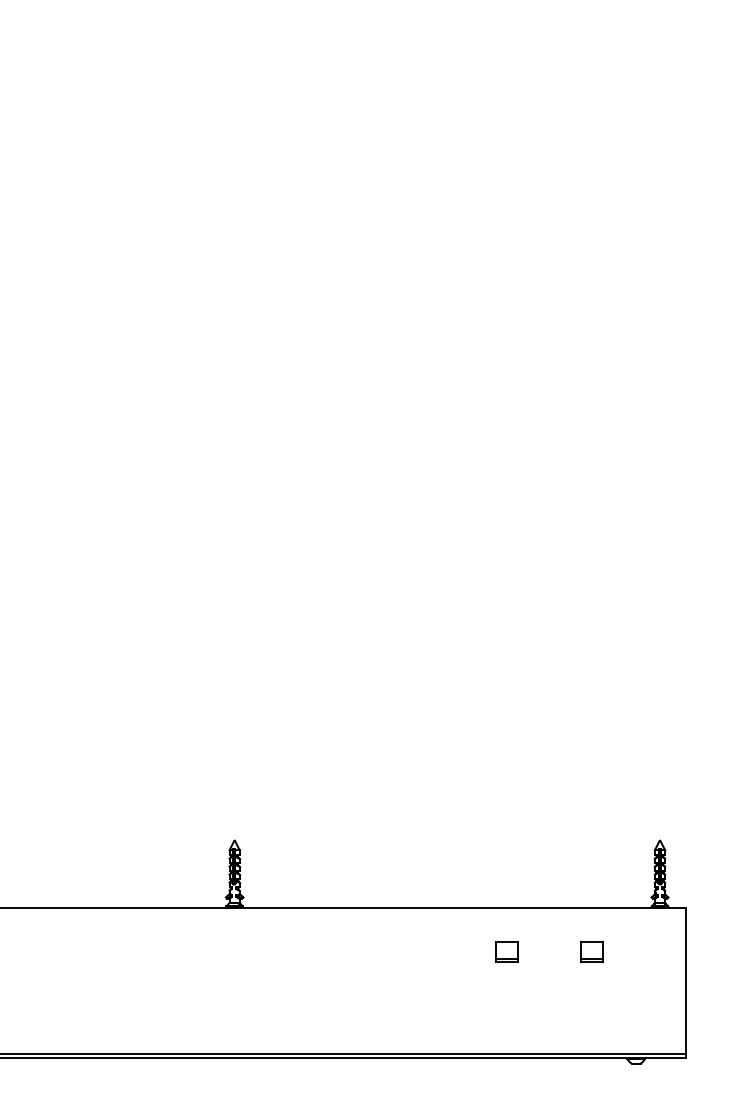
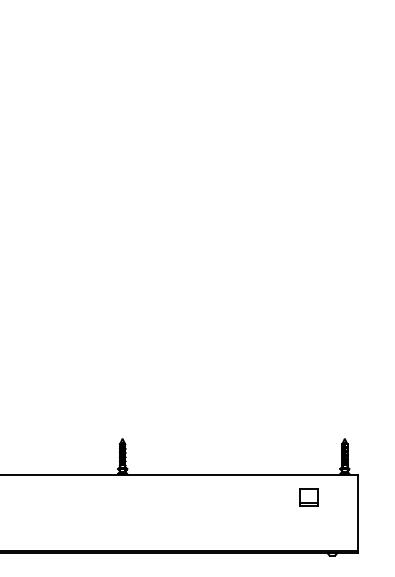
part: (506, 952) -> (264, 497), removed
part: (592, 952) -> (309, 497), size x1.6

